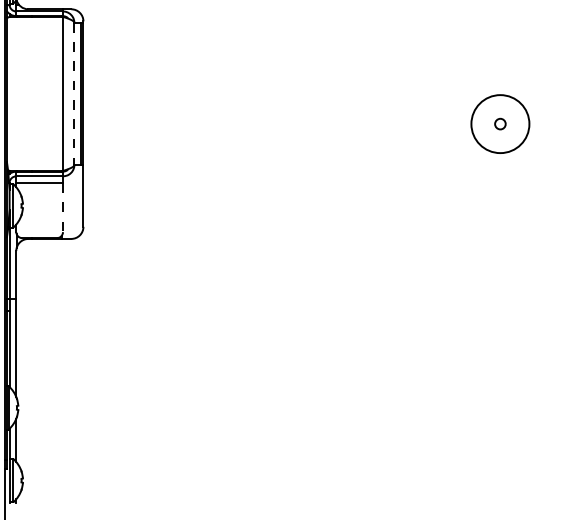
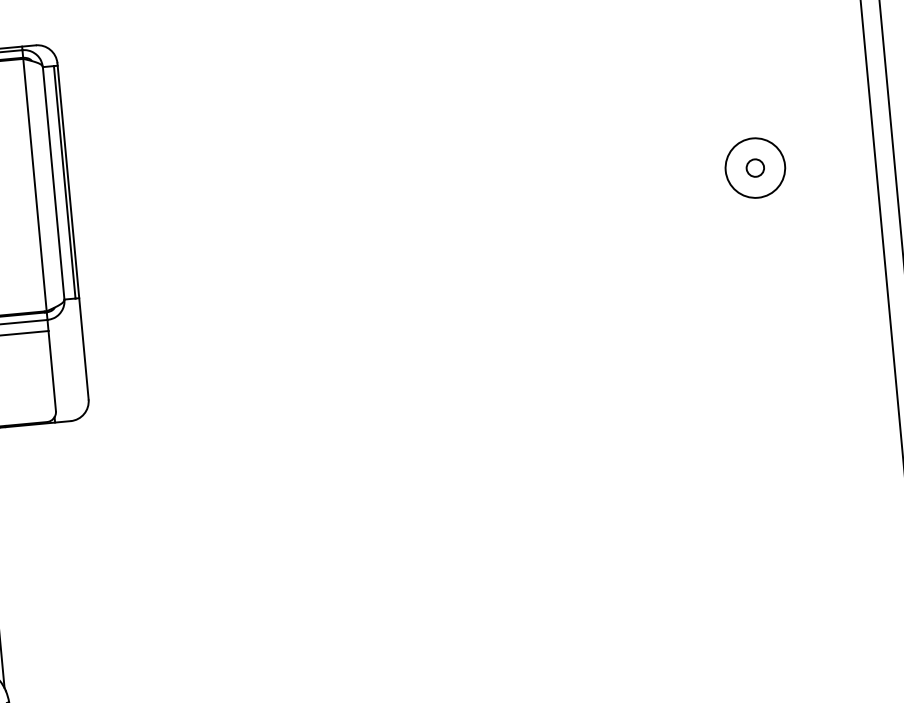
line: (74, 94) -> (53, 184), dashed -> solid
circle: (500, 124) -> (755, 168), size x0.62
line: (63, 207) -> (53, 370), dashed -> solid

